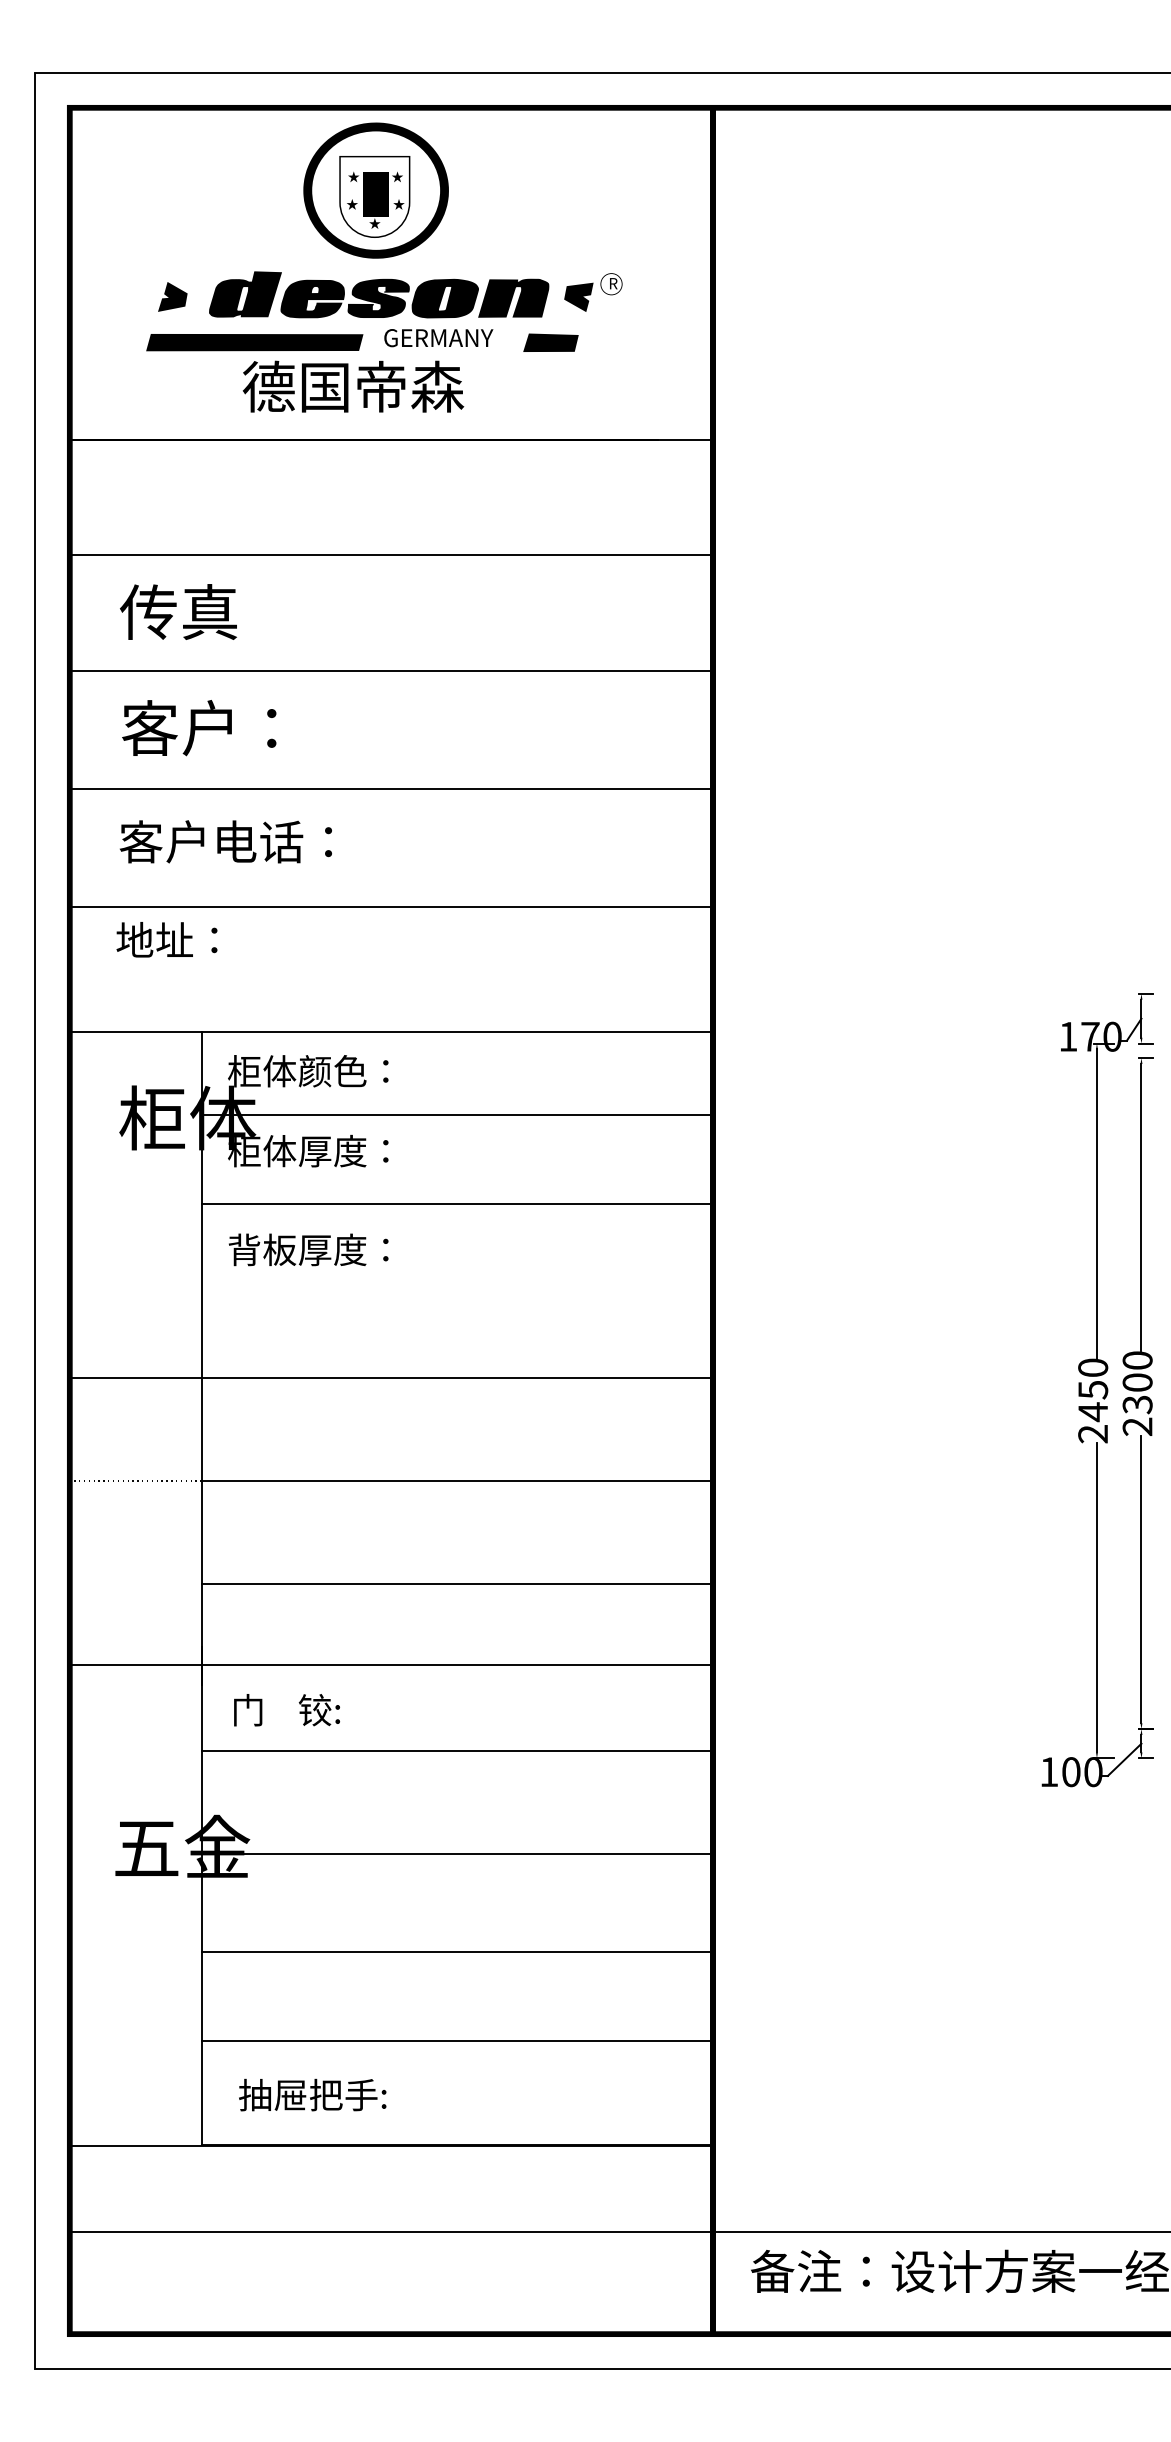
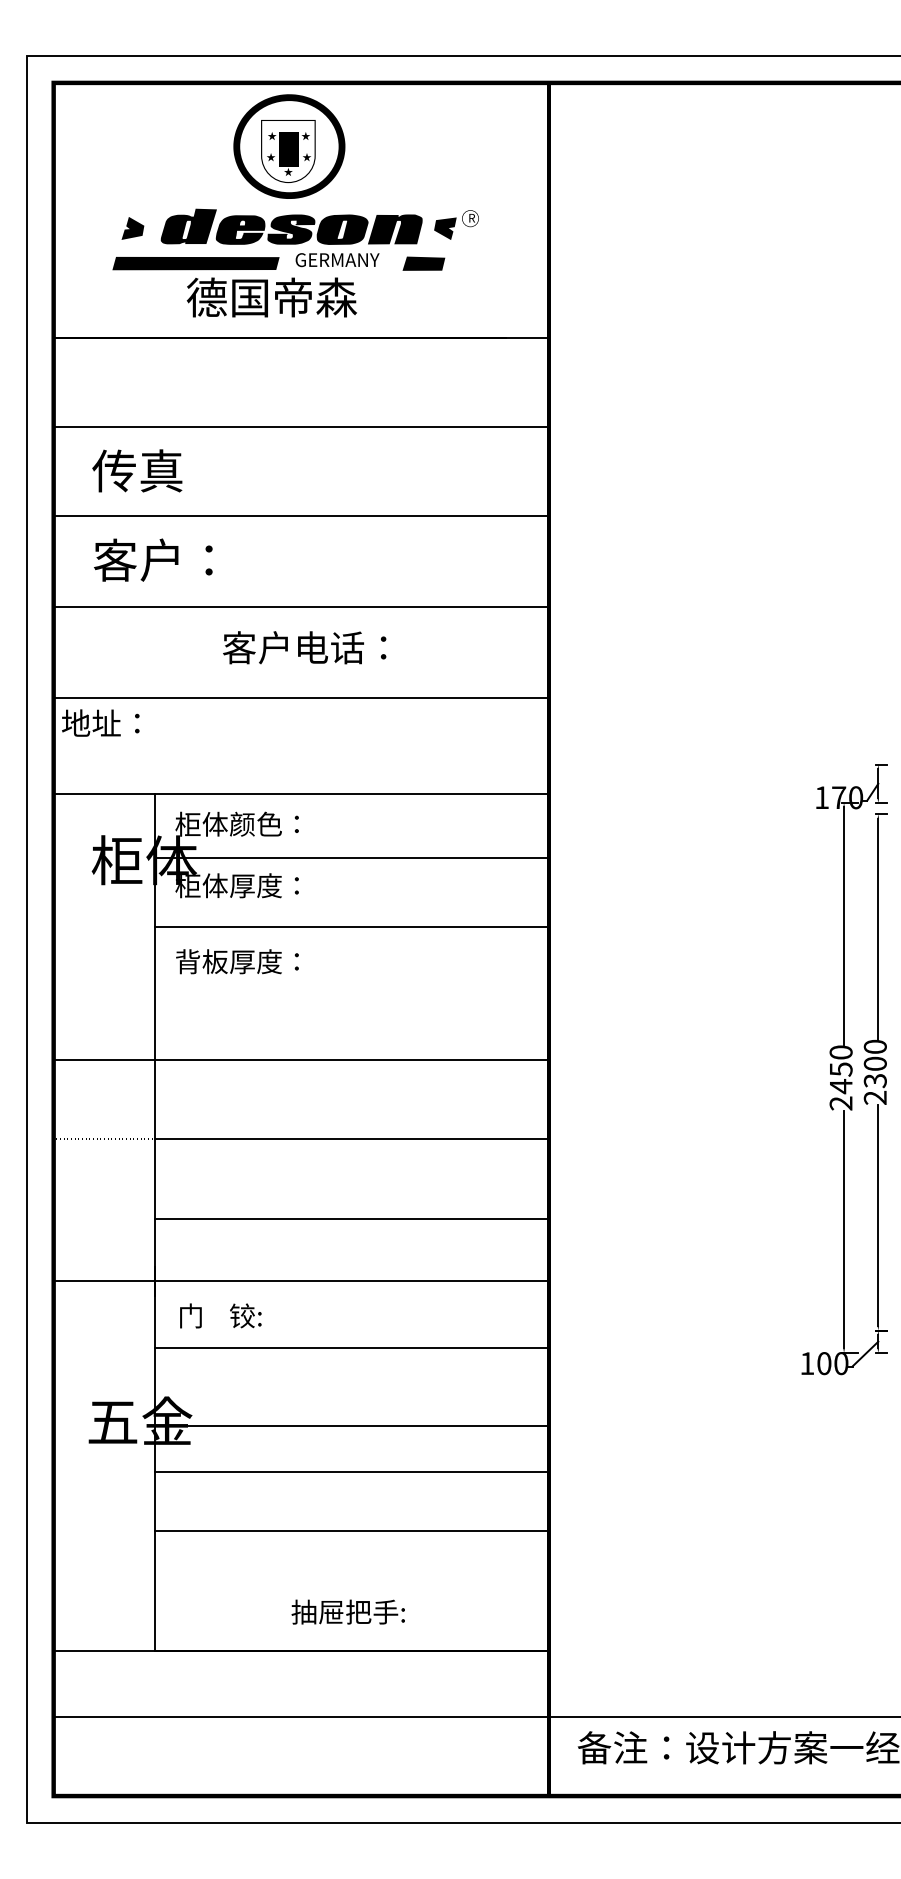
text: (225, 841) -> (304, 647), moved
text: (166, 939) -> (100, 722), moved
line: (457, 1951) -> (352, 1471), moved
line: (457, 2040) -> (352, 1530), moved
text: (312, 2094) -> (348, 1611), moved

